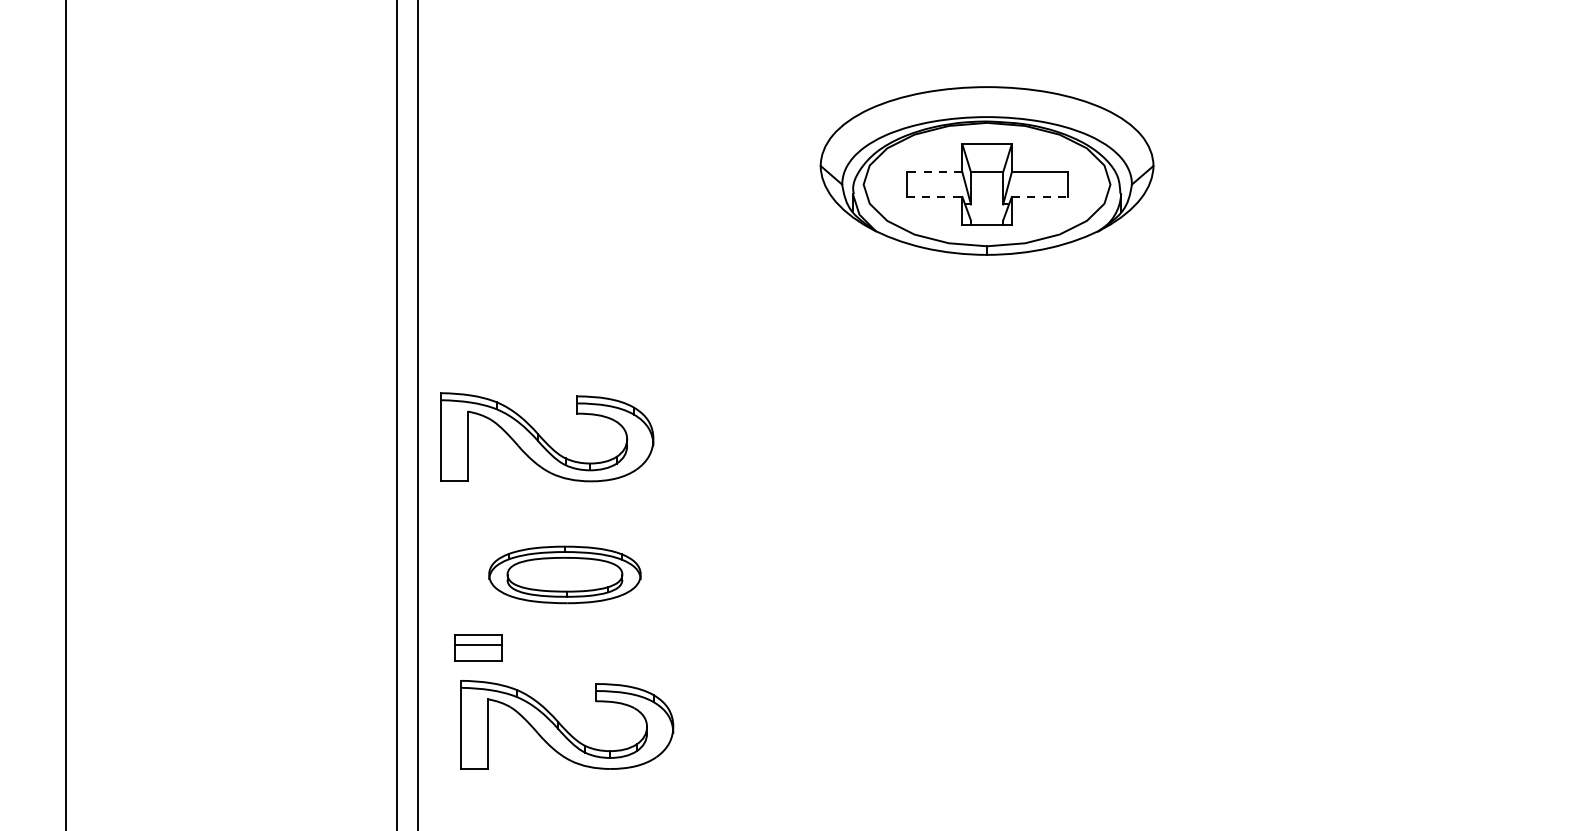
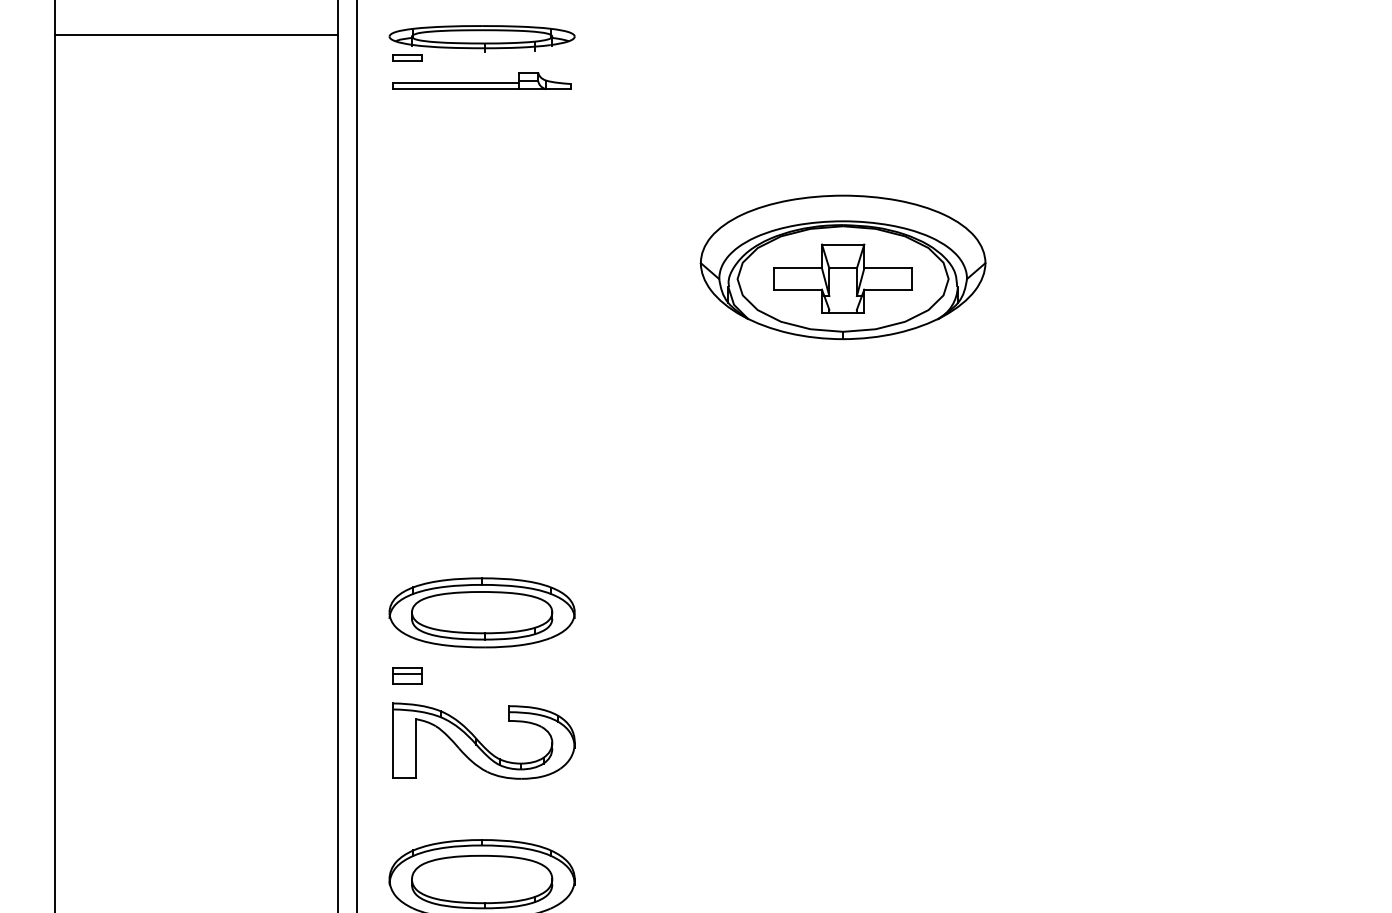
line: (934, 172) -> (798, 268), dashed -> solid
line: (934, 196) -> (798, 289), dashed -> solid
line: (1040, 196) -> (888, 289), dashed -> solid
part: (546, 436) -> (466, 494), removed
part: (564, 574) -> (481, 612), size x1.43
part: (477, 648) -> (407, 675), size x0.71

